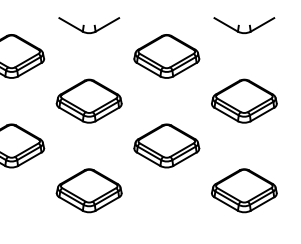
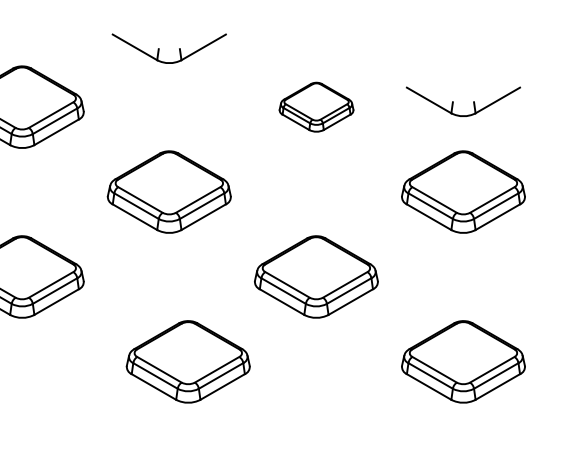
part: (244, 25) -> (463, 101), moved
part: (166, 56) -> (315, 107), size x0.6
part: (88, 190) -> (186, 361), moved

